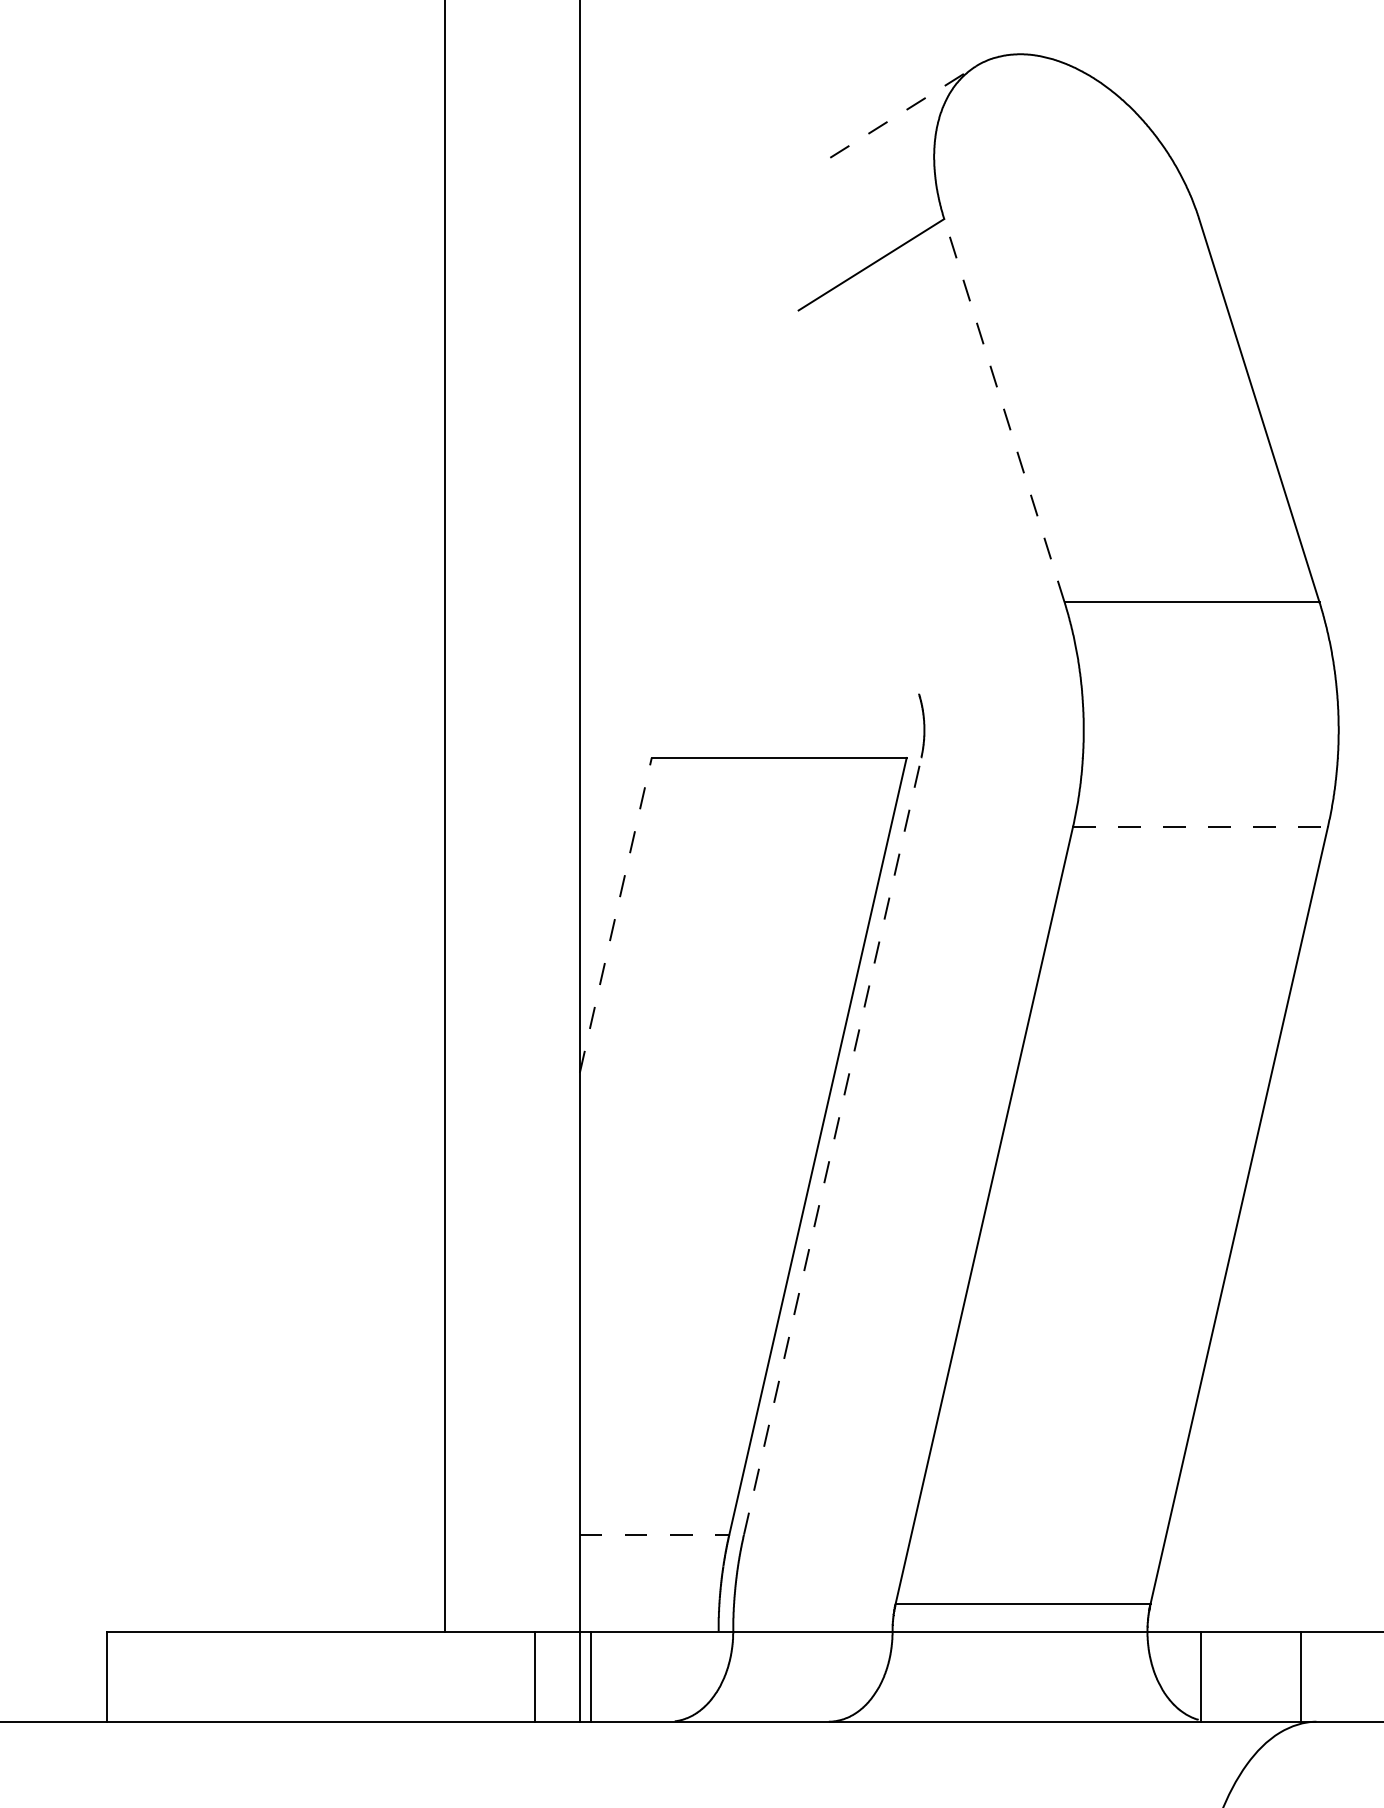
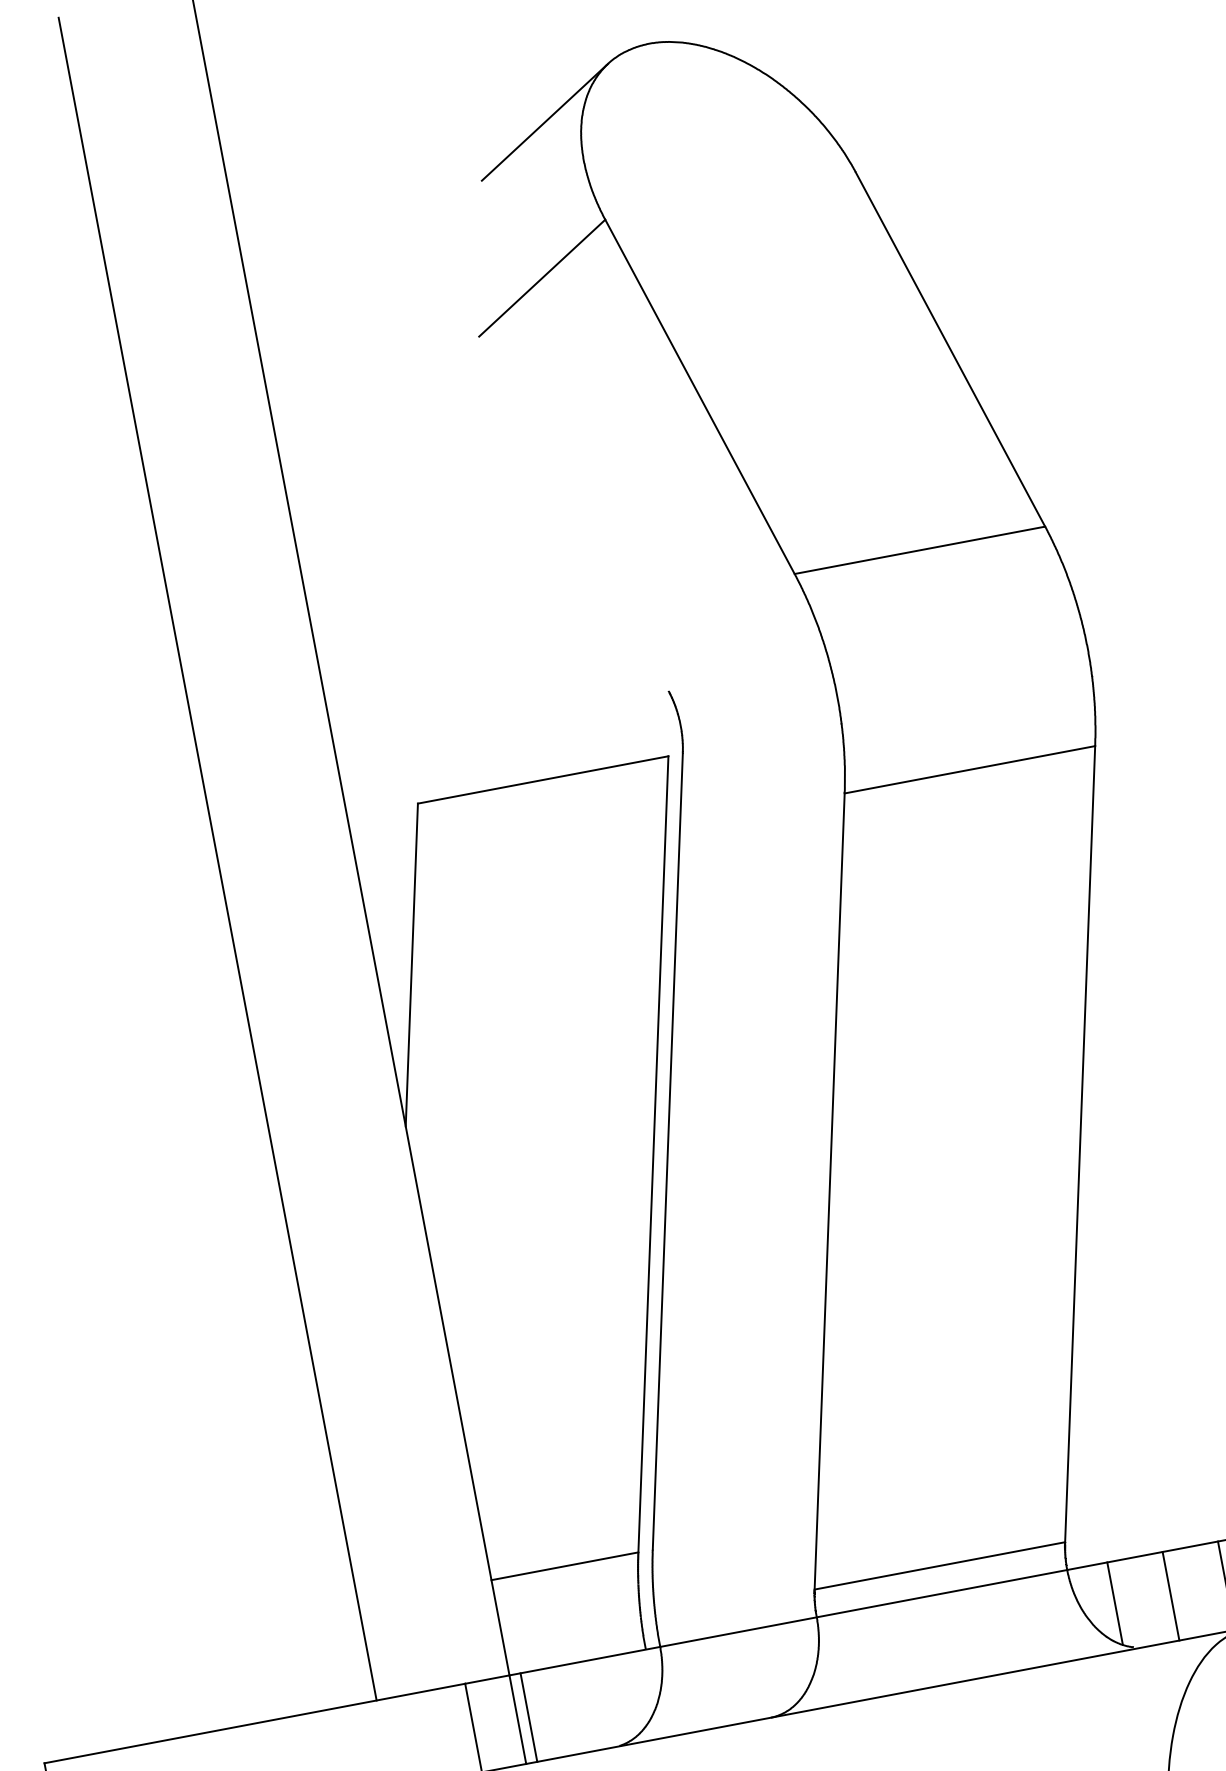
line: (903, 112) -> (545, 122), dashed -> solid
line: (1004, 410) -> (700, 396), dashed -> solid
line: (1200, 827) -> (970, 770), dashed -> solid
line: (615, 914) -> (411, 964), dashed -> solid
line: (832, 1145) -> (667, 1150), dashed -> solid
line: (654, 1534) -> (564, 1566), dashed -> solid
line: (1188, 1673) -> (1115, 1603), added
line: (1200, 1676) -> (1170, 1596), moved

